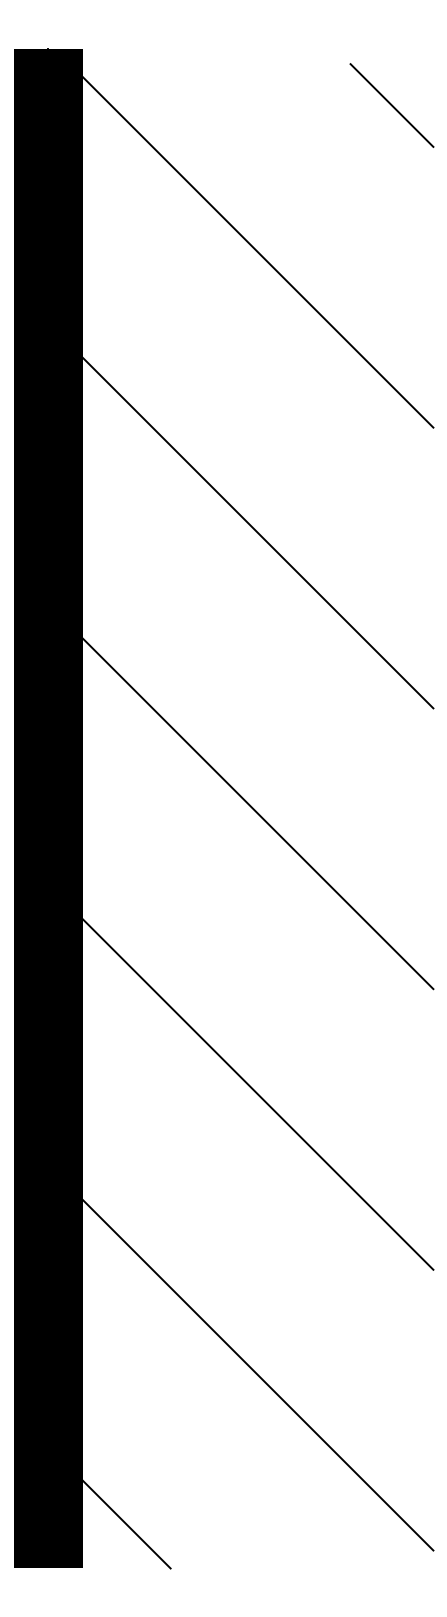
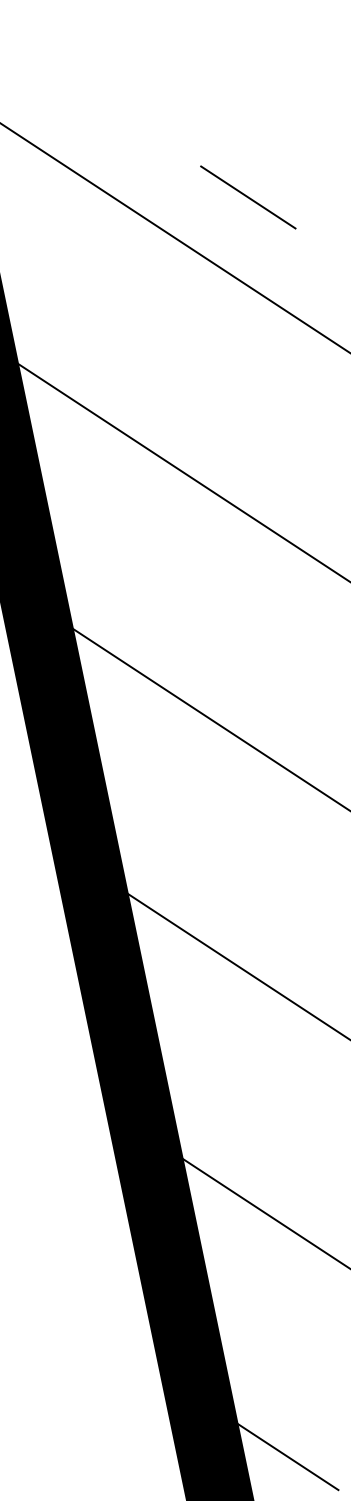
line: (391, 105) -> (247, 197), moved

